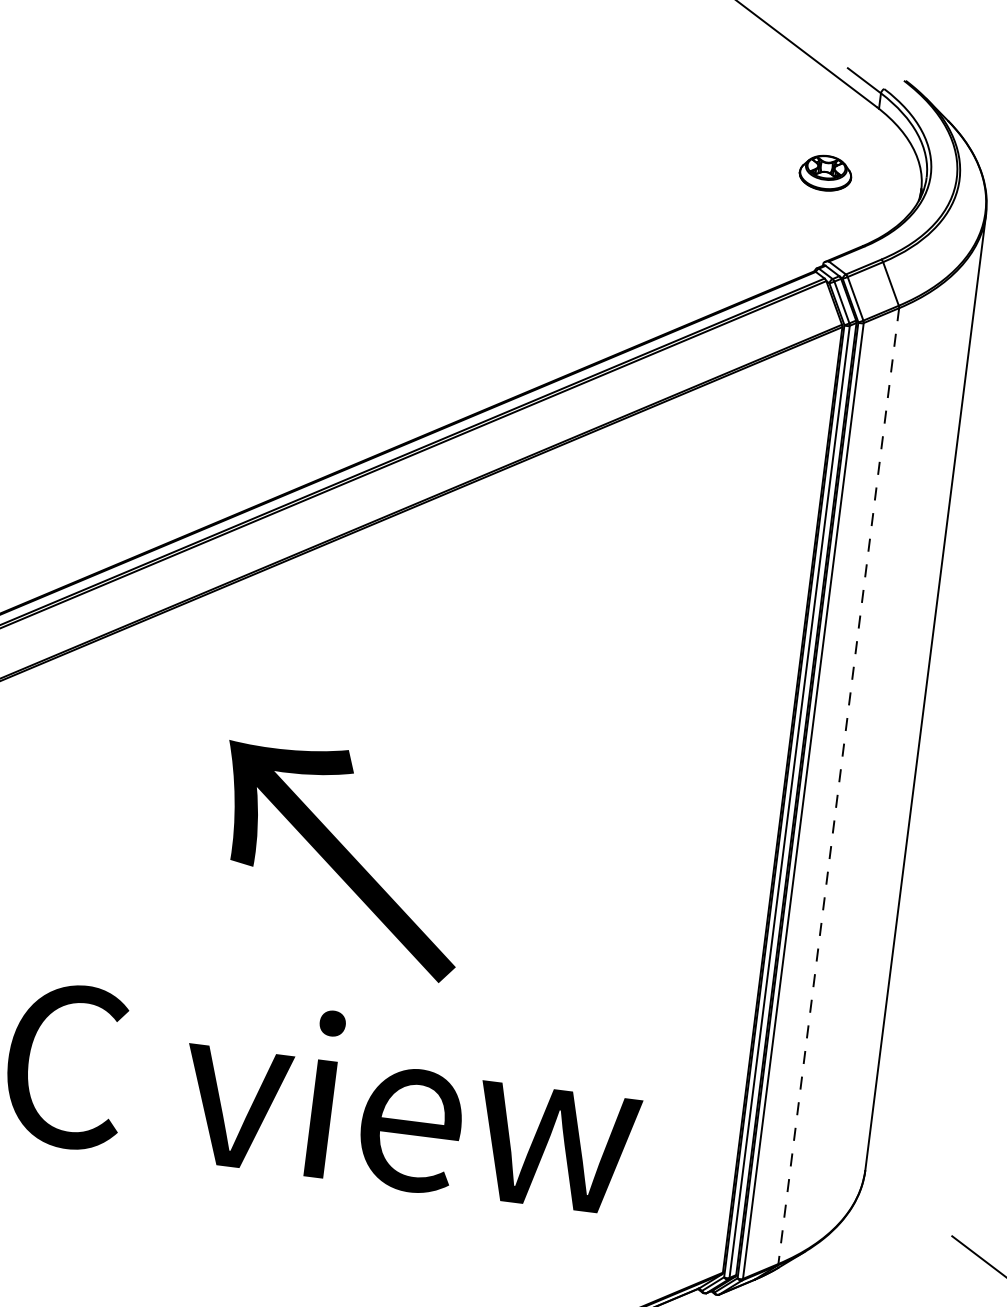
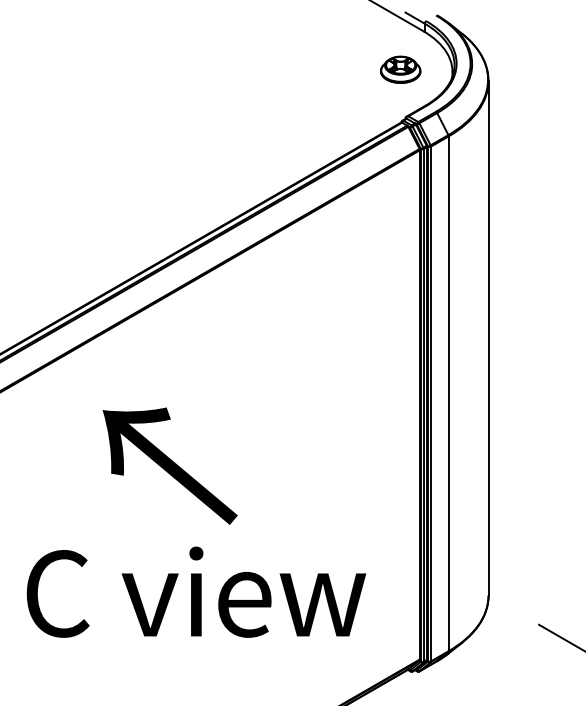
part: (825, 172) -> (400, 69), size x1.43
line: (838, 787) -> (448, 394), dashed -> solid
text: (340, 858) -> (169, 465), moved

